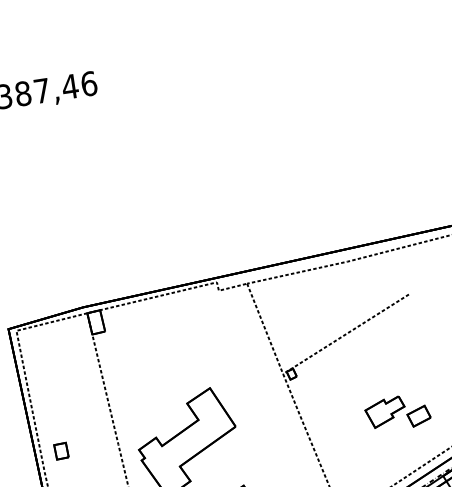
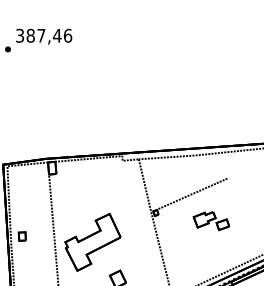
part: (396, 413) -> (210, 221), moved

